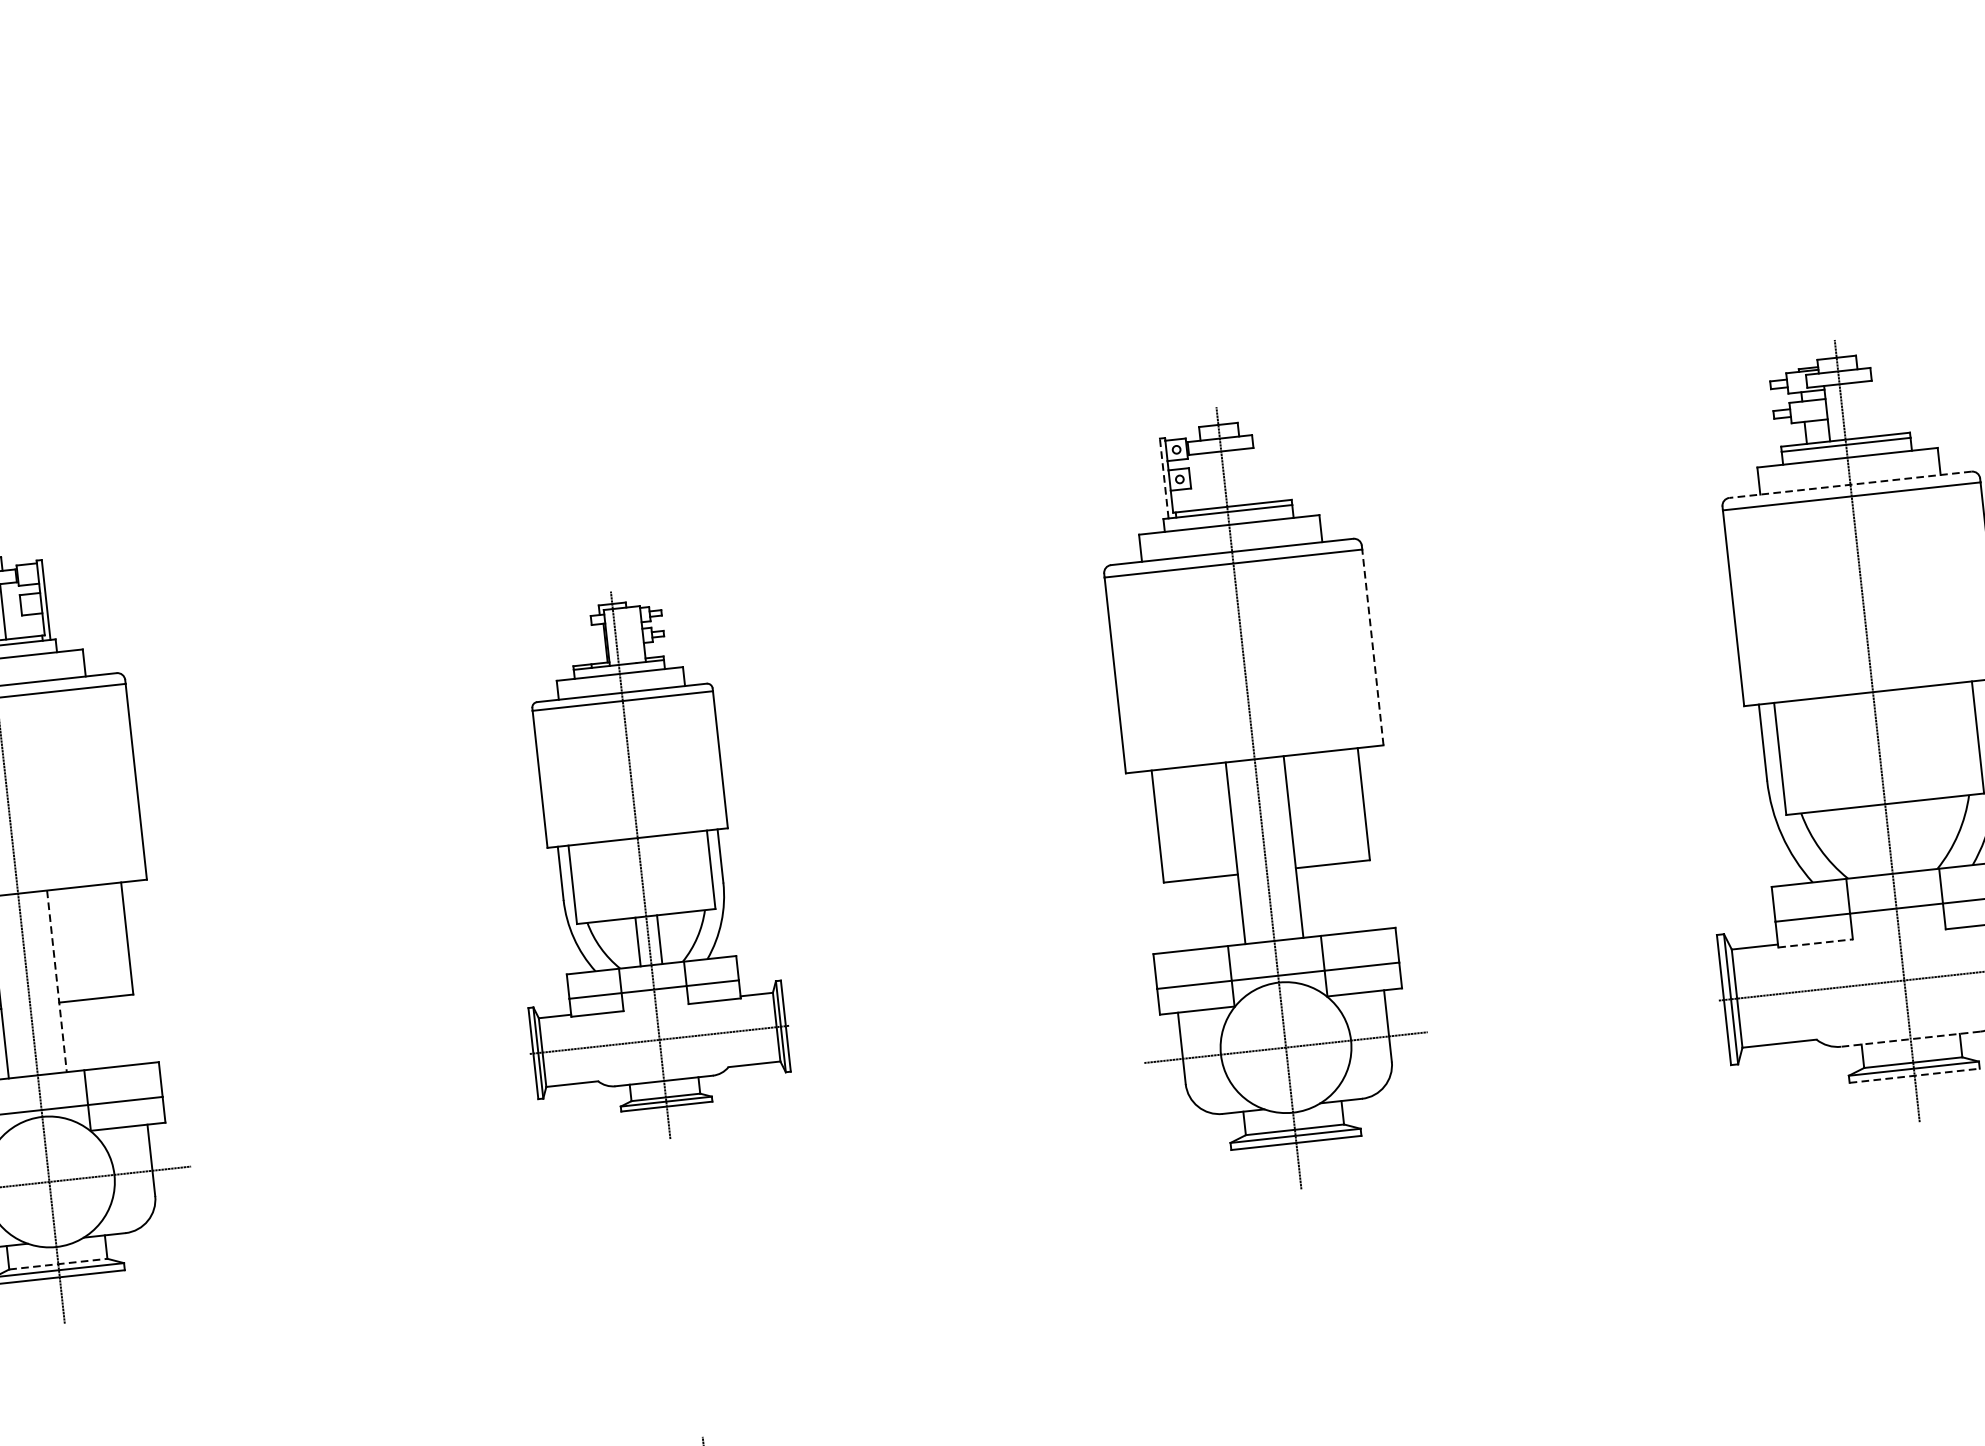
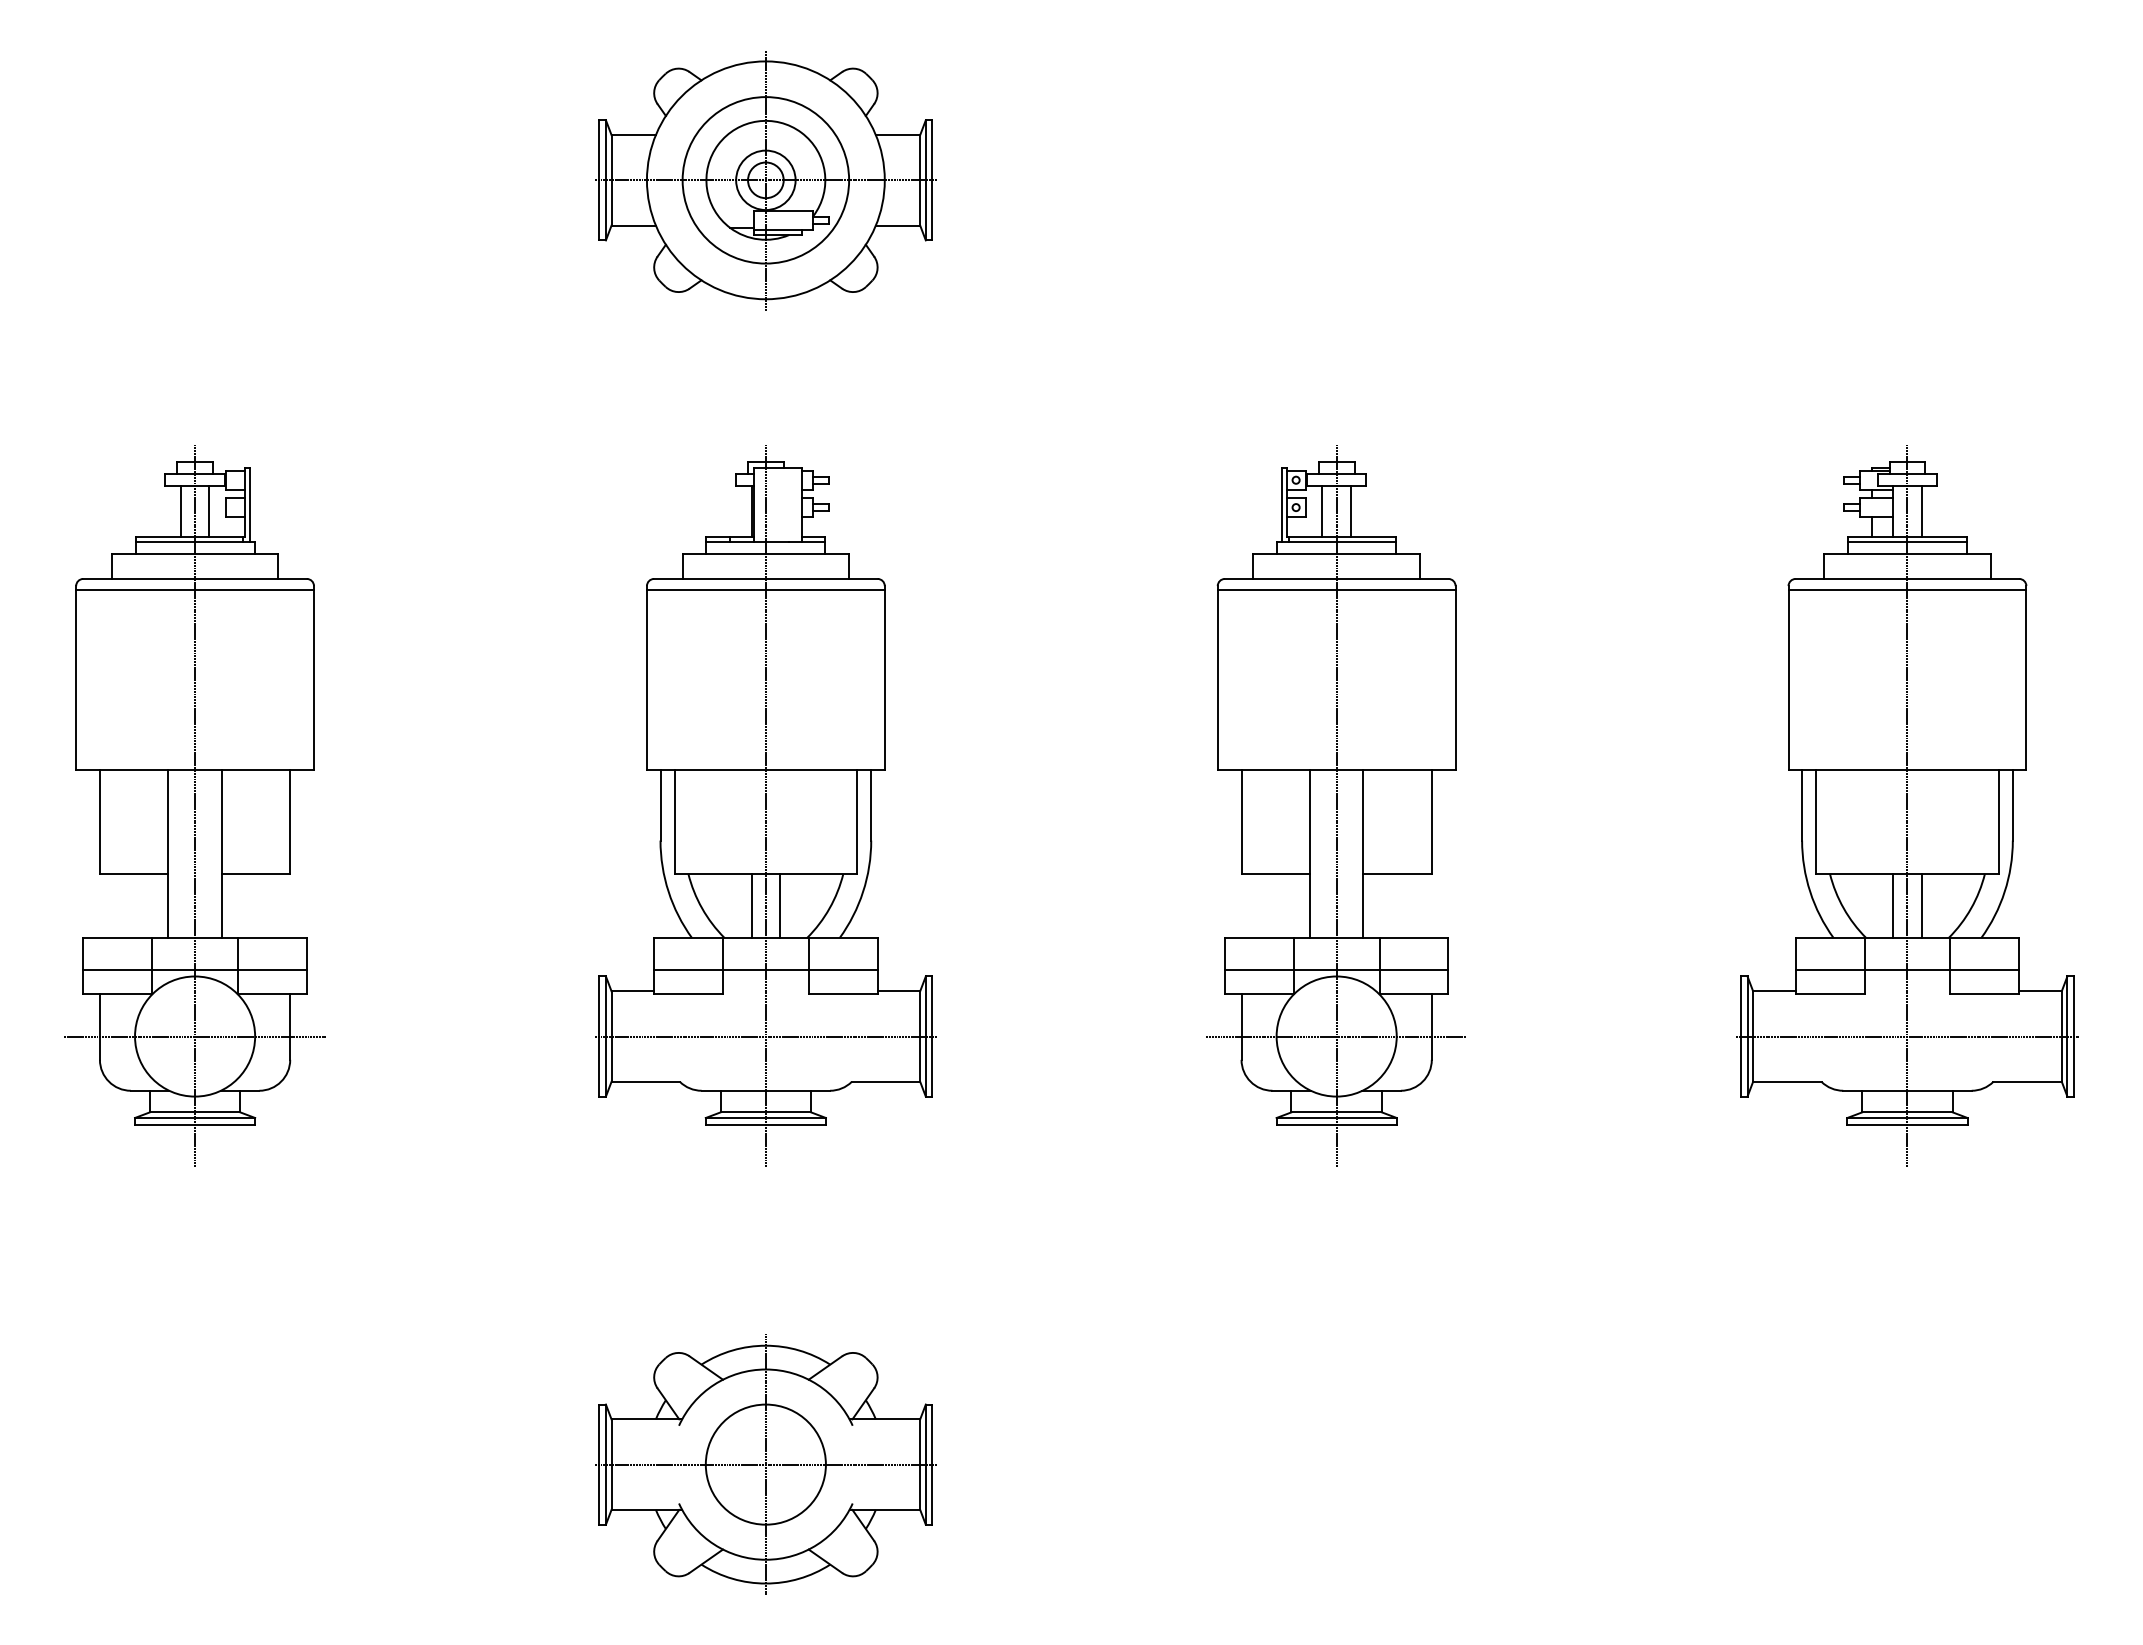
part: (566, 187) -> (765, 180), added
line: (1857, 410) -> (1921, 511), added
line: (1239, 477) -> (1350, 511), added
line: (1163, 478) -> (1281, 505), dashed -> solid
line: (1208, 480) -> (1322, 511), added
line: (1850, 484) -> (1907, 578), dashed -> solid
line: (1372, 646) -> (1455, 679), dashed -> solid
line: (1904, 836) -> (1921, 905), added
line: (1873, 840) -> (1893, 905), added
part: (640, 864) -> (765, 805), size x1.43
line: (1815, 942) -> (1830, 993), dashed -> solid
line: (56, 981) -> (221, 854), dashed -> solid
line: (1909, 1039) -> (1906, 1090), dashed -> solid
line: (1914, 1075) -> (1907, 1124), dashed -> solid
line: (58, 1264) -> (195, 1112), dashed -> solid

